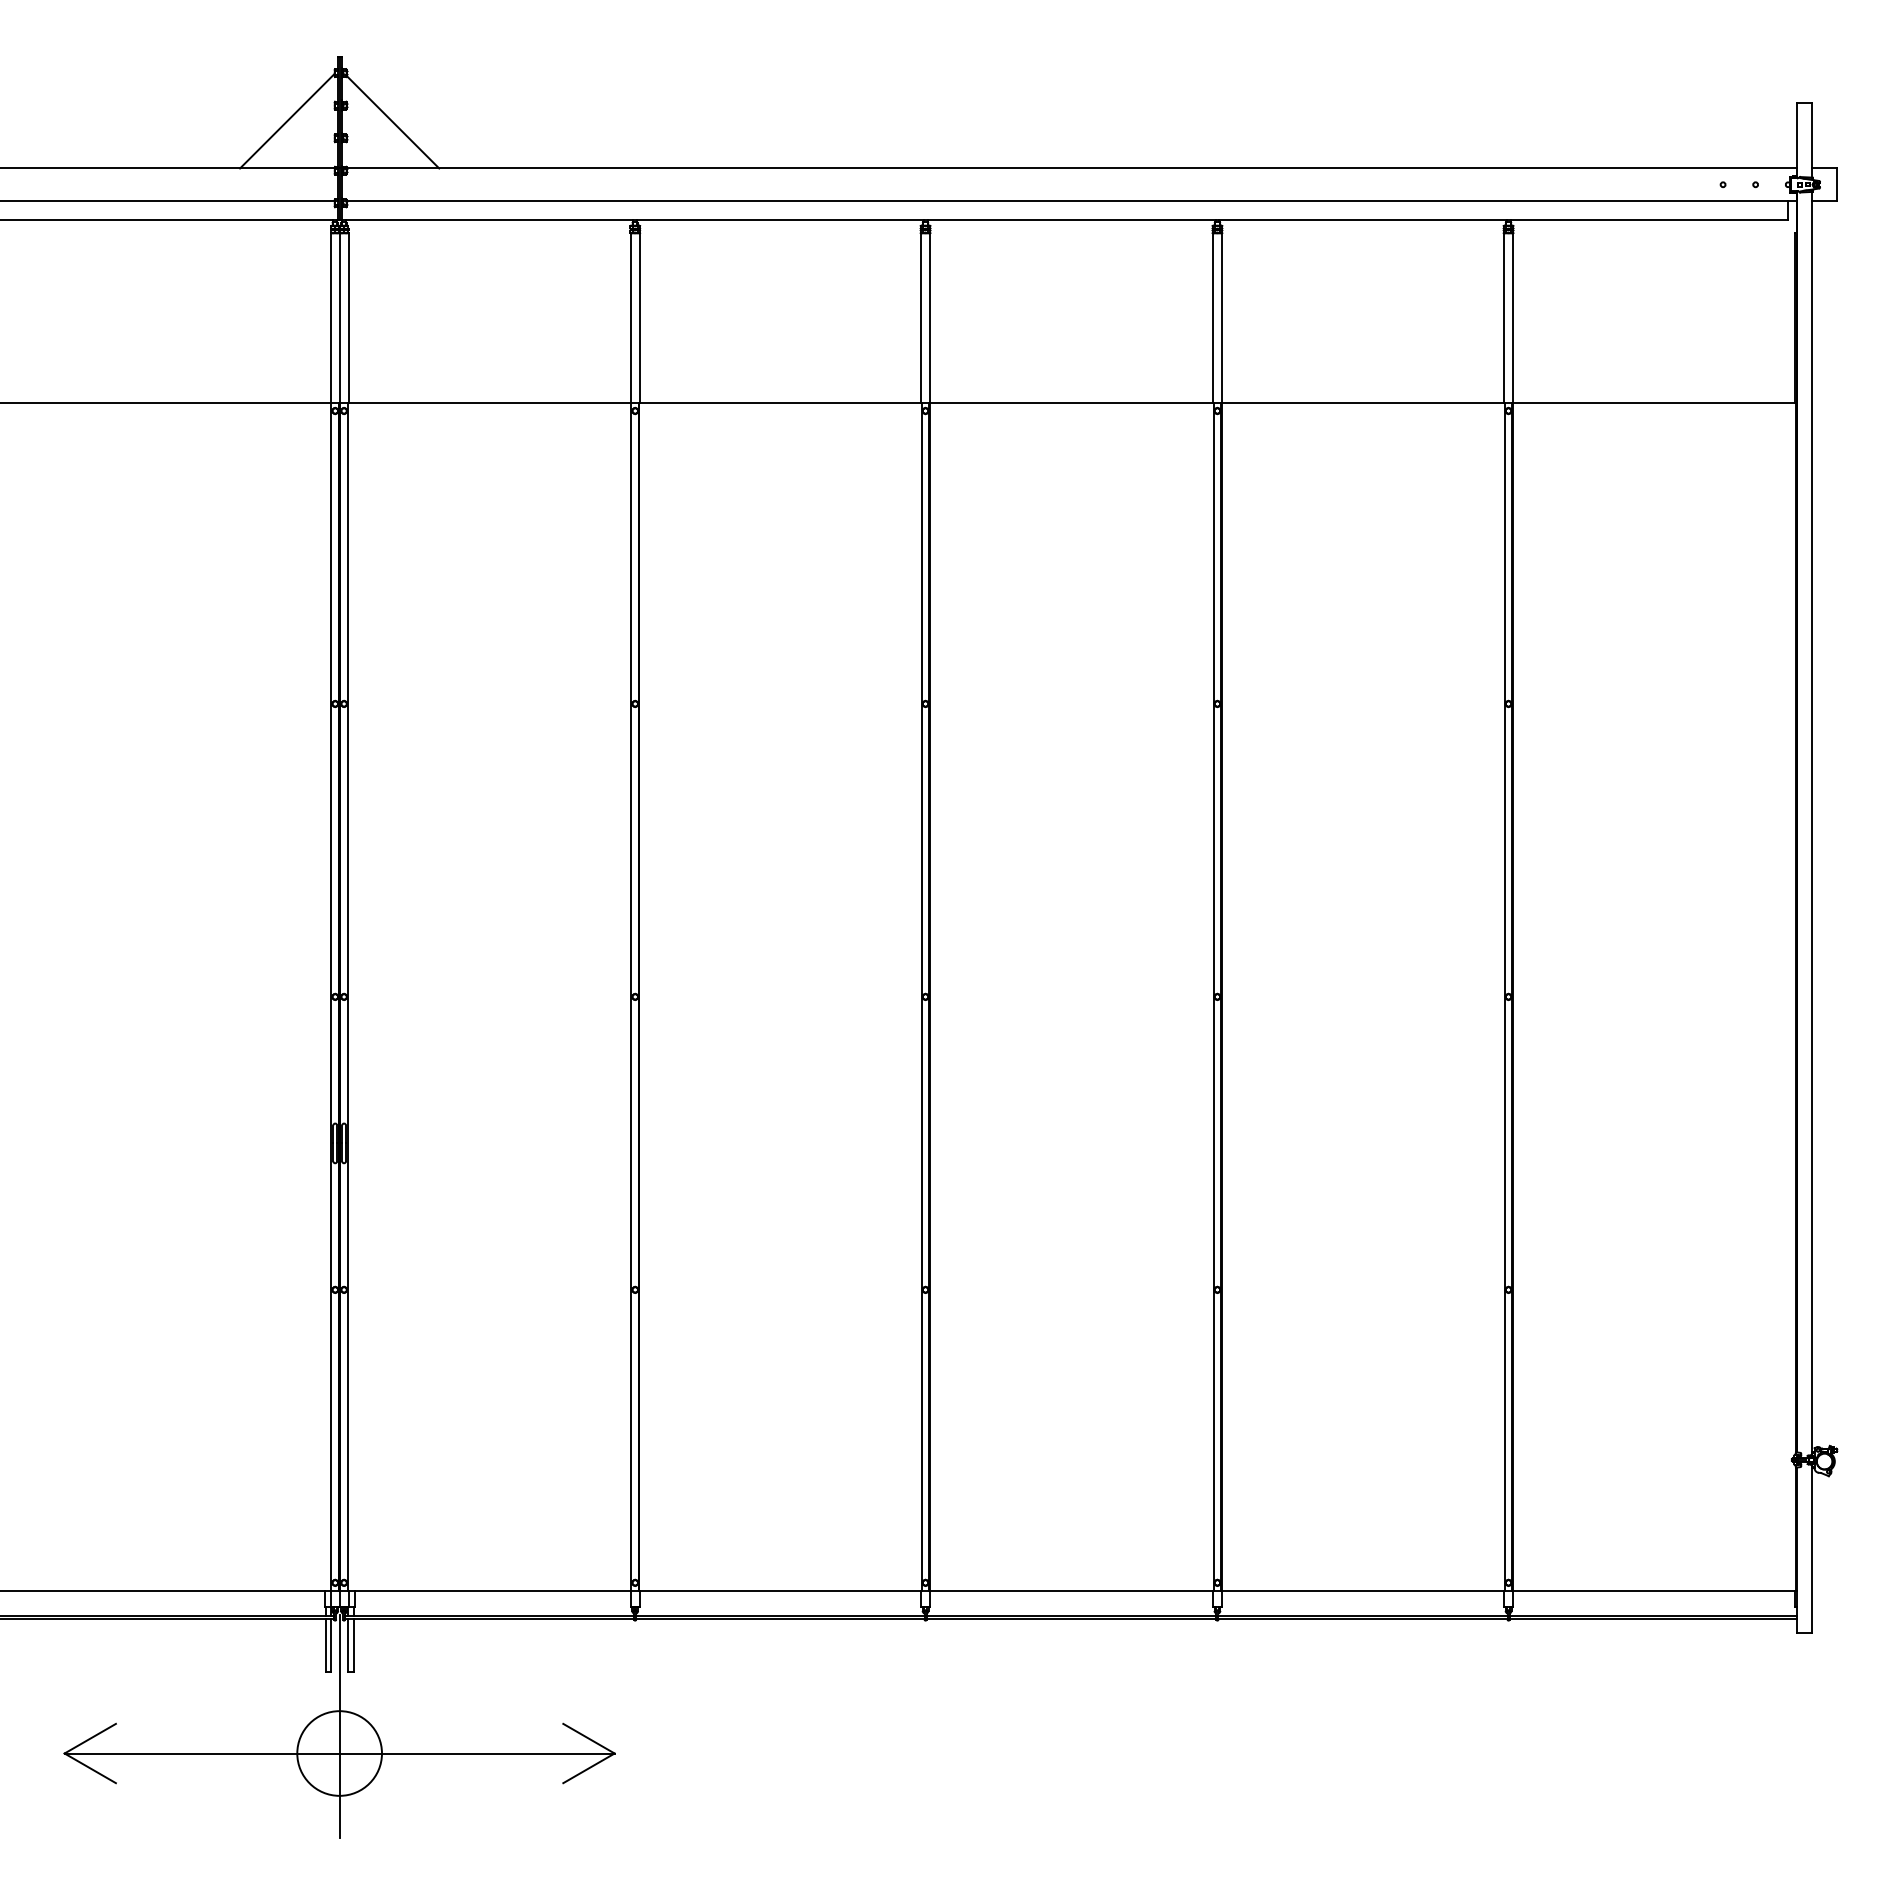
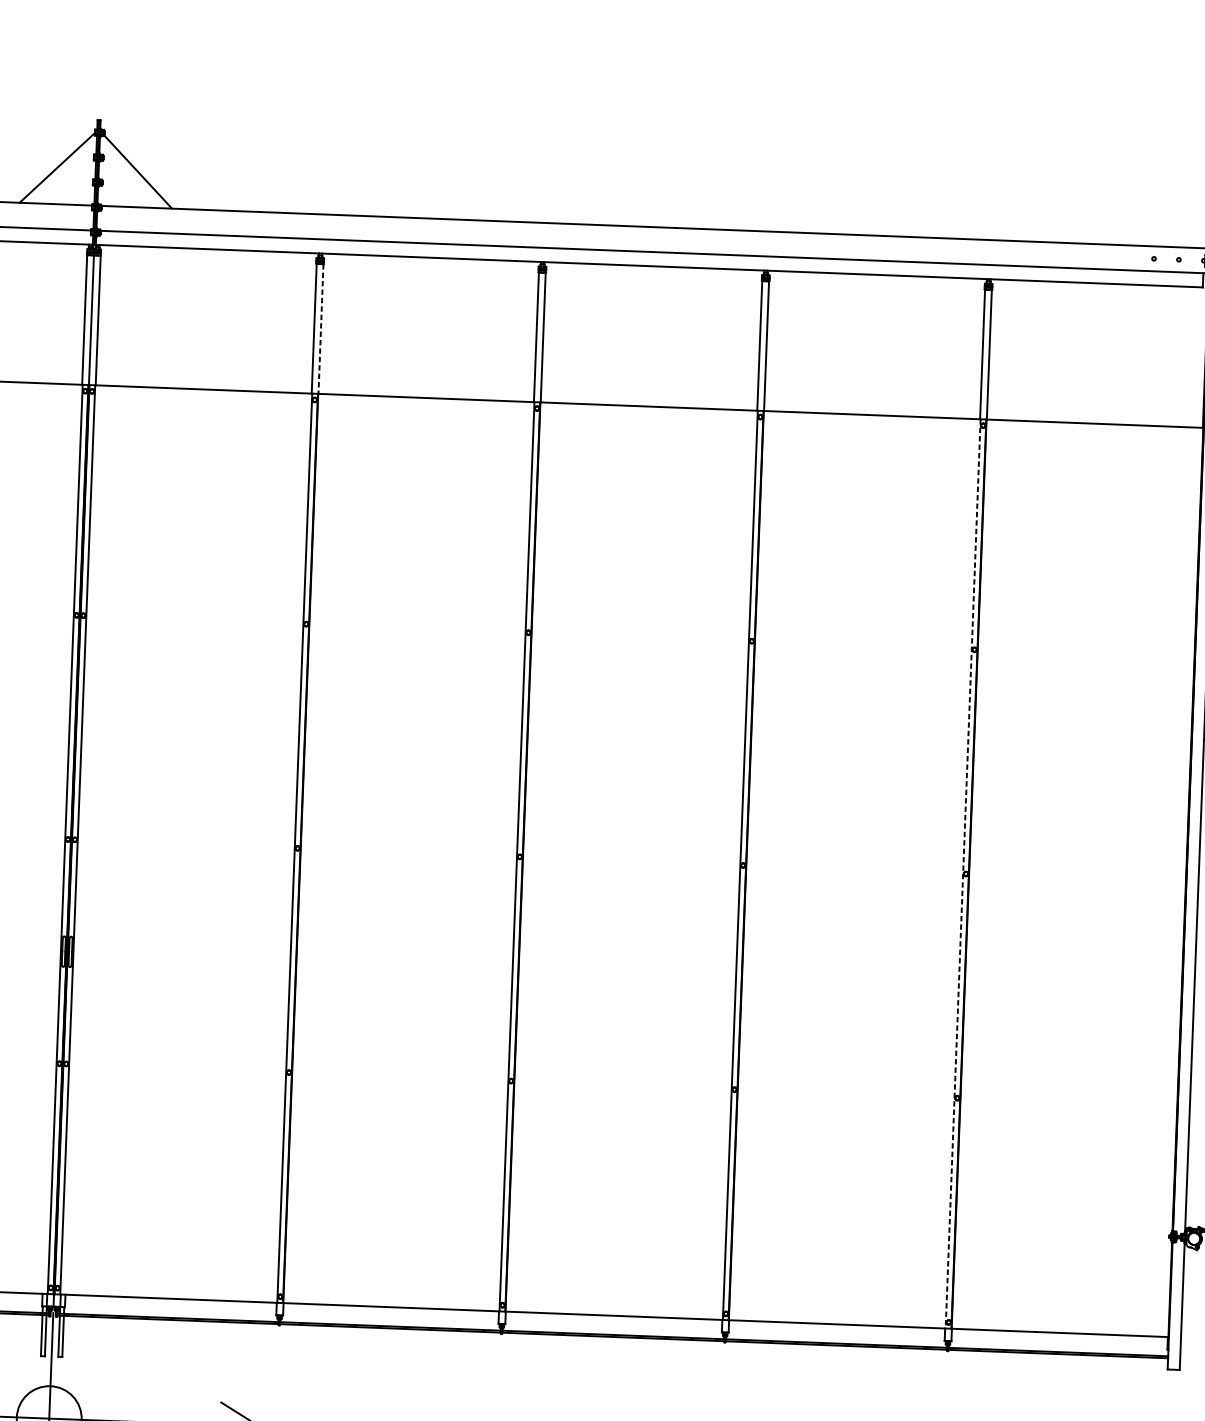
line: (639, 318) -> (320, 329), solid -> dashed
line: (1504, 997) -> (962, 874), solid -> dashed

